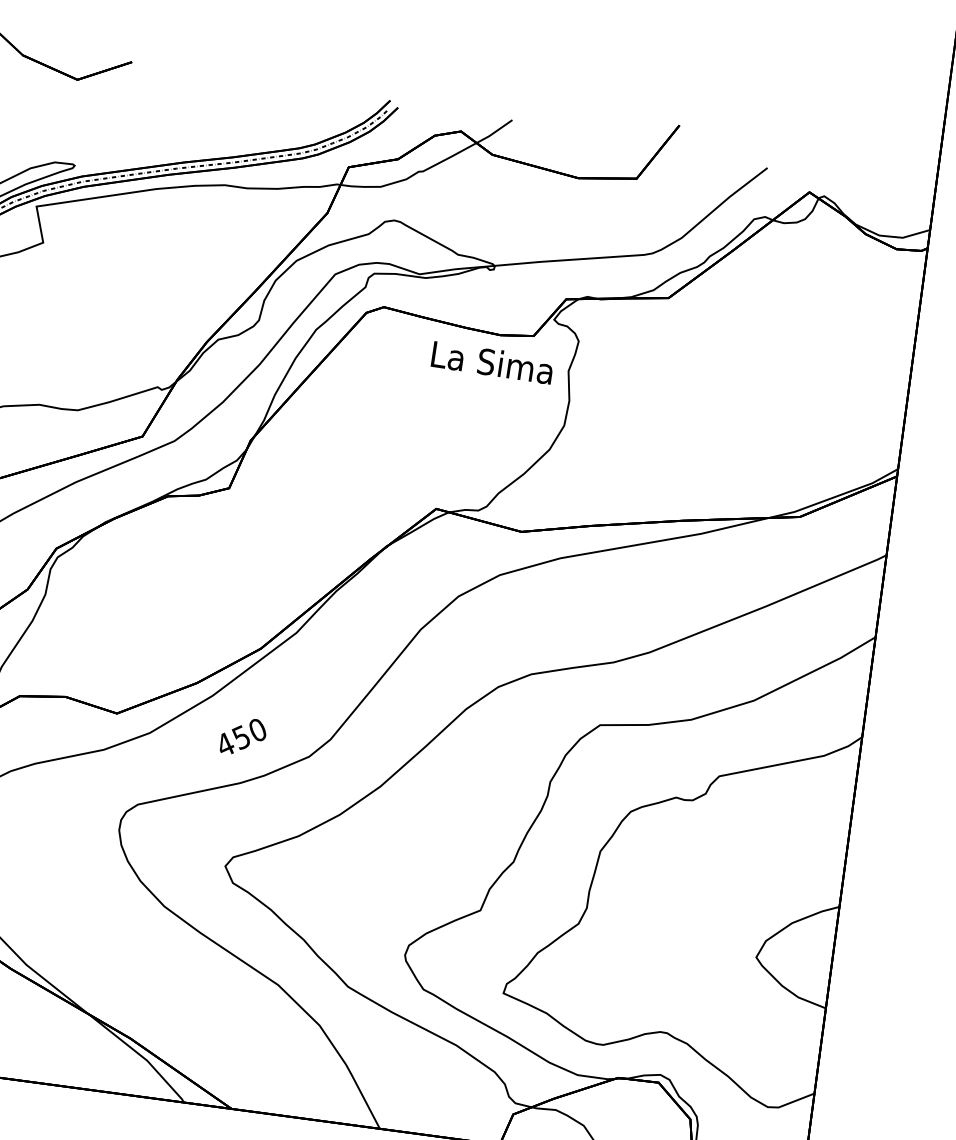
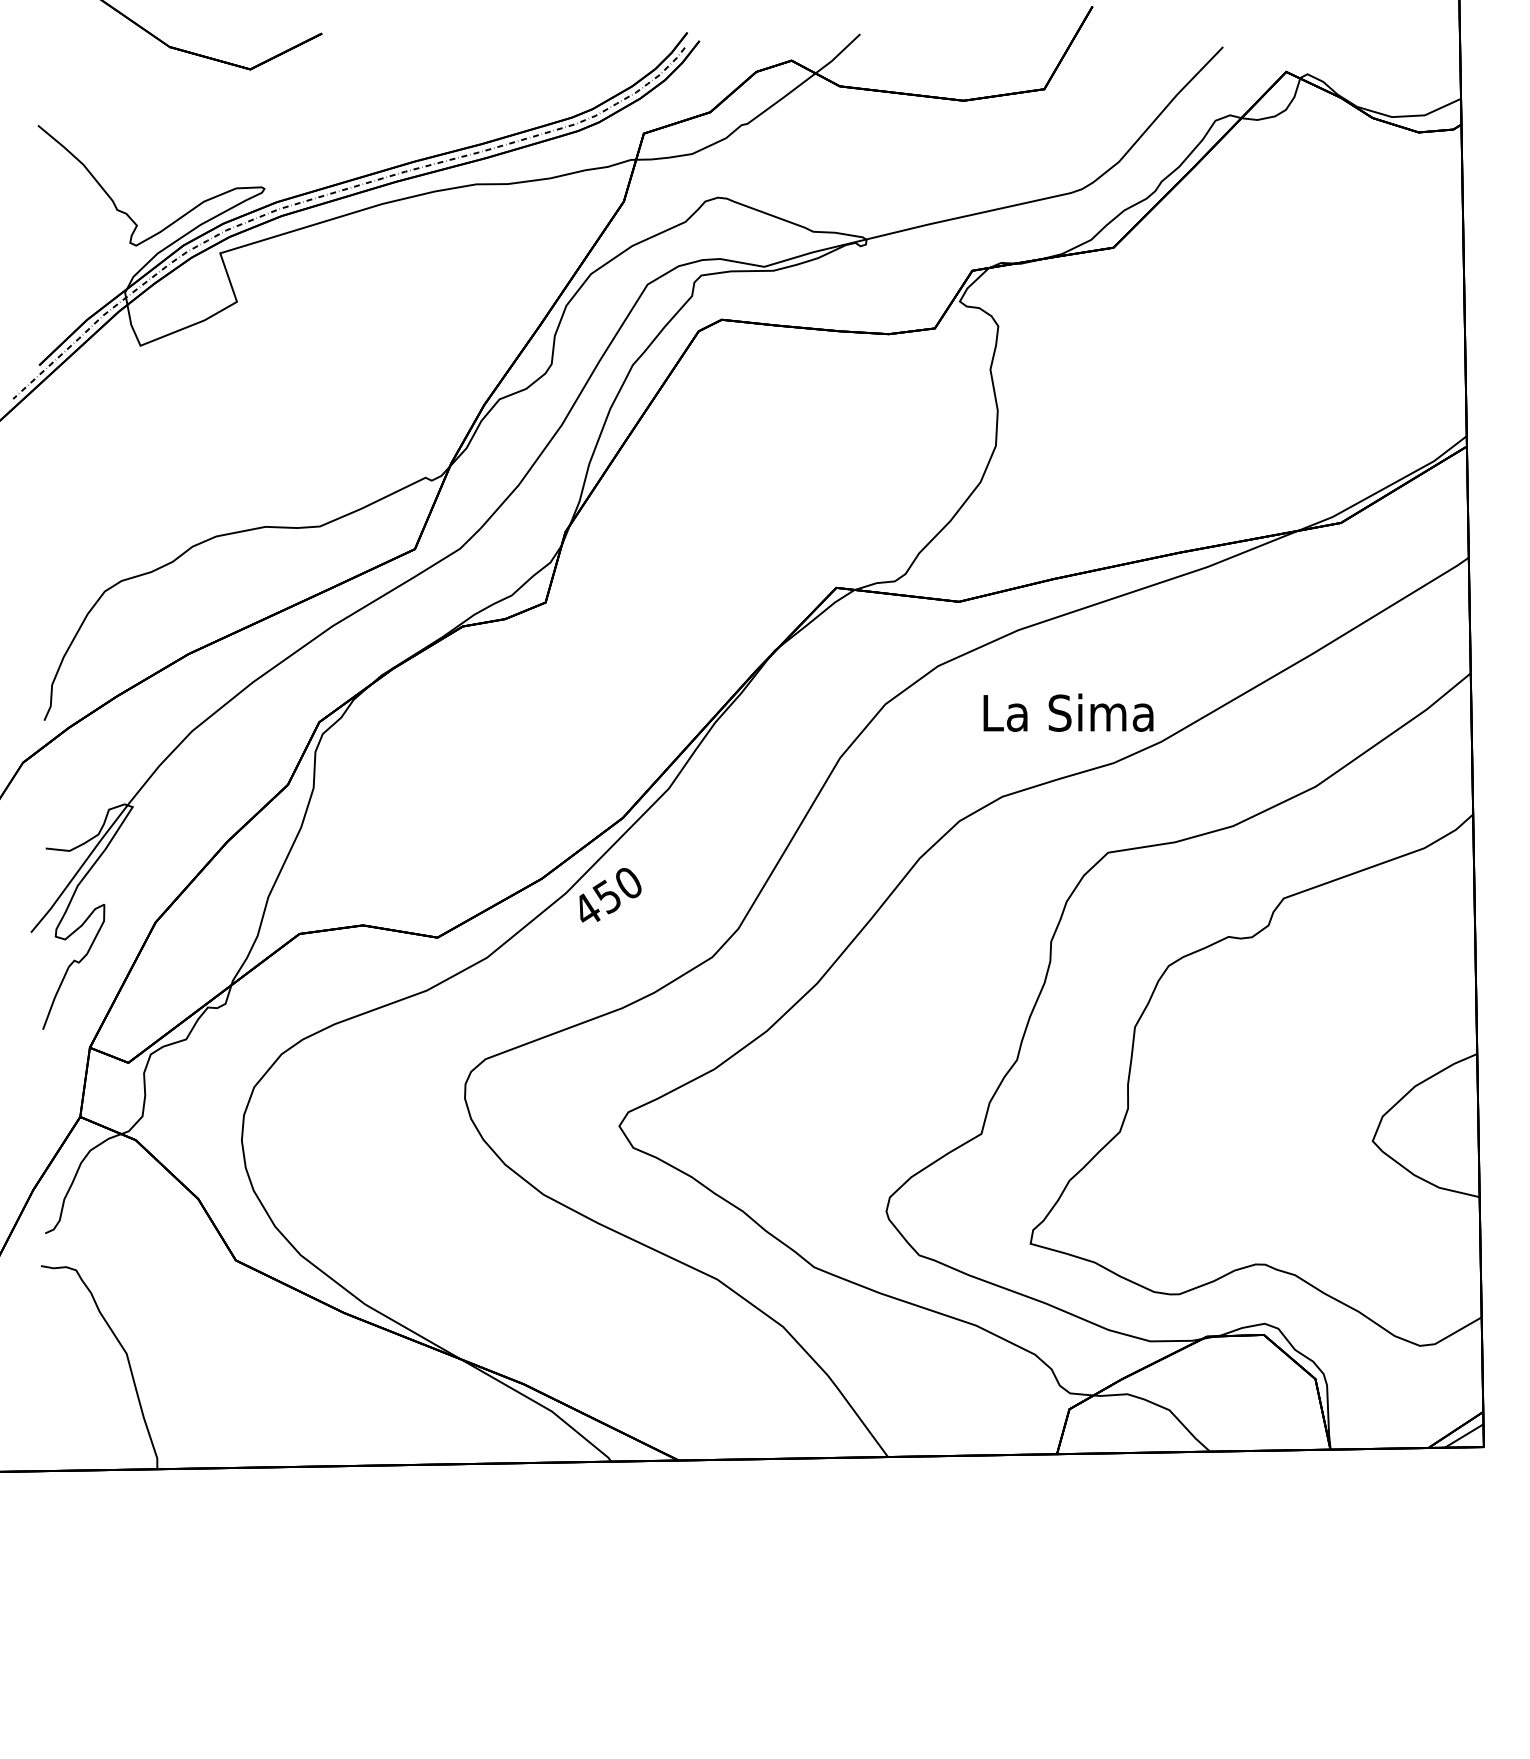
text: (492, 362) -> (1068, 712), moved
text: (243, 736) -> (610, 895), moved

